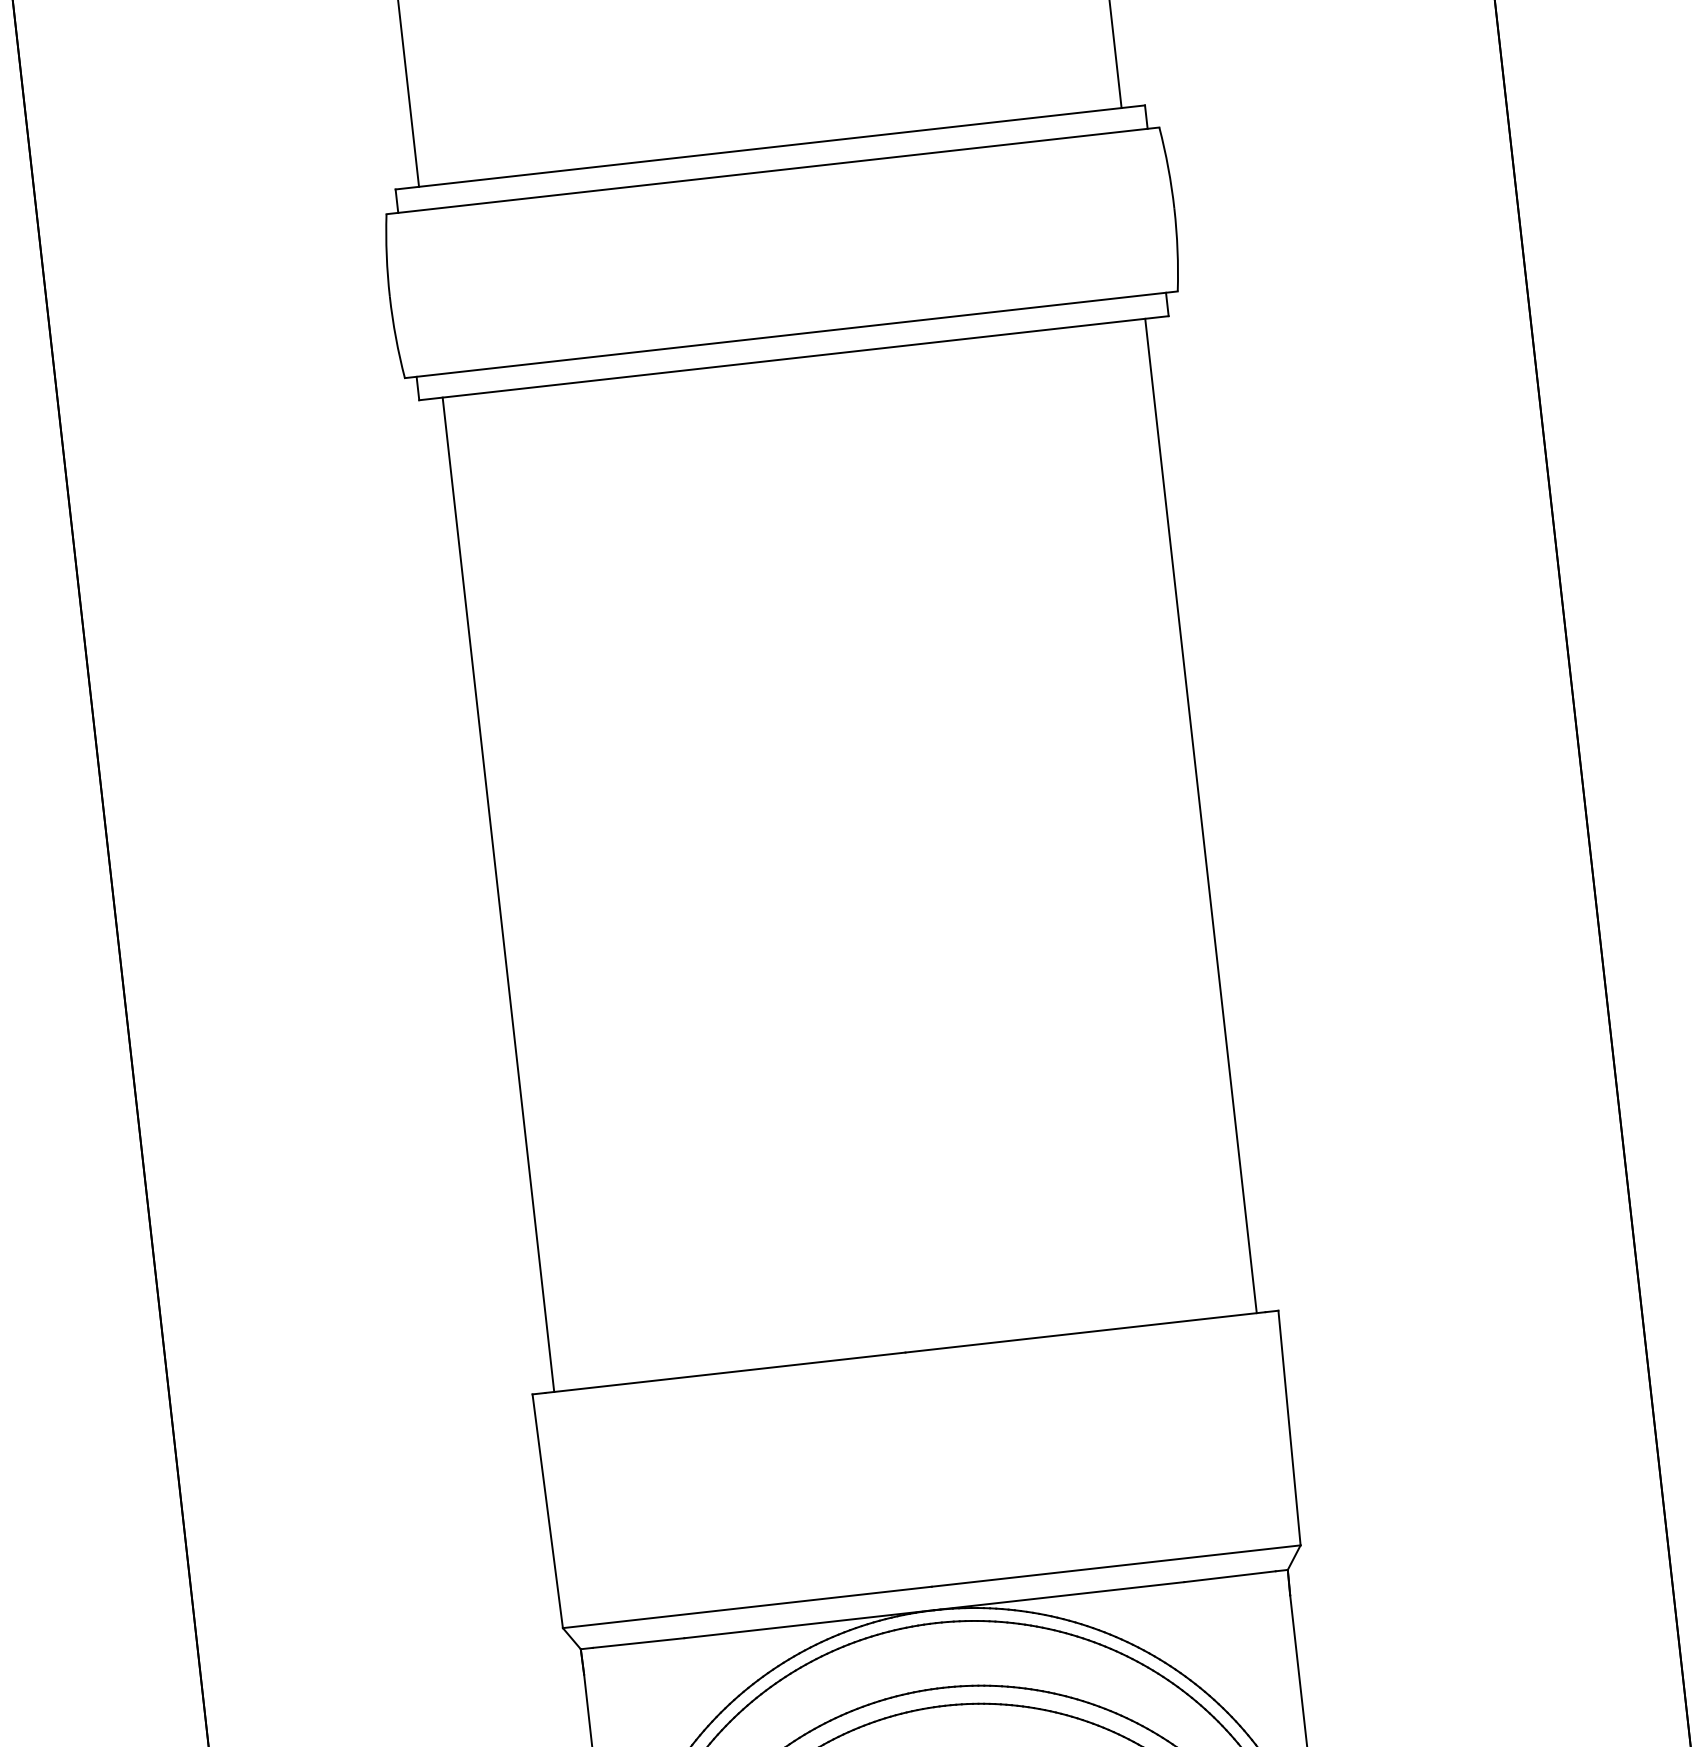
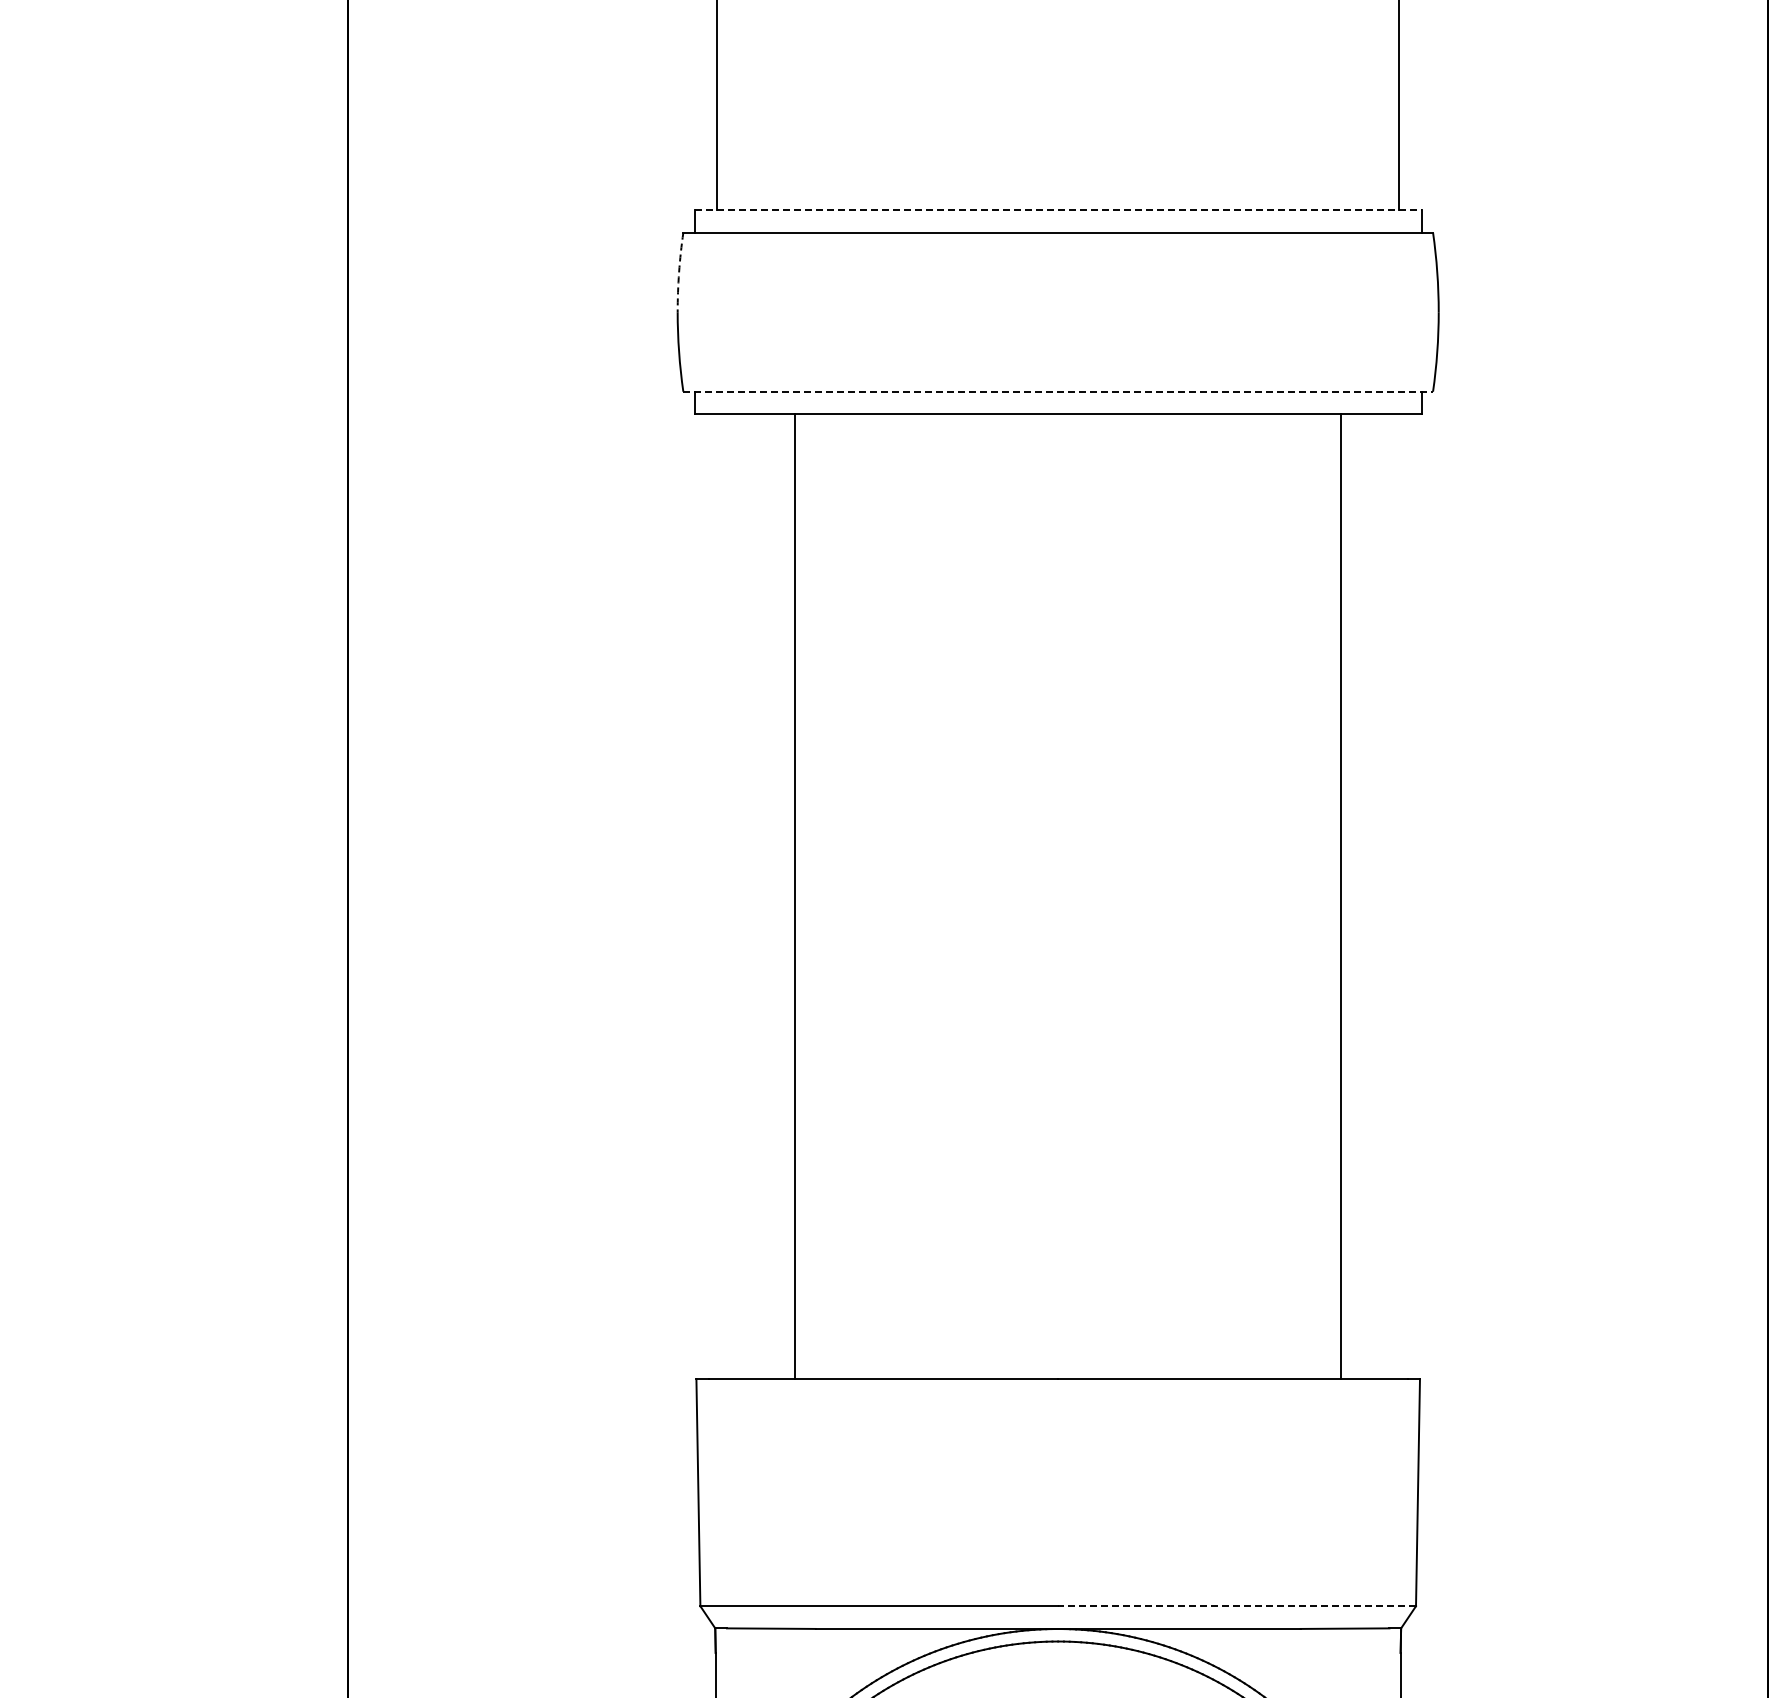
line: (770, 146) -> (1058, 209), solid -> dashed
arc: (387, 255) -> (679, 272), solid -> dashed
line: (791, 334) -> (1058, 391), solid -> dashed
line: (1200, 815) -> (1340, 896), moved
line: (498, 894) -> (795, 896), moved
line: (1116, 1566) -> (1237, 1606), solid -> dashed

